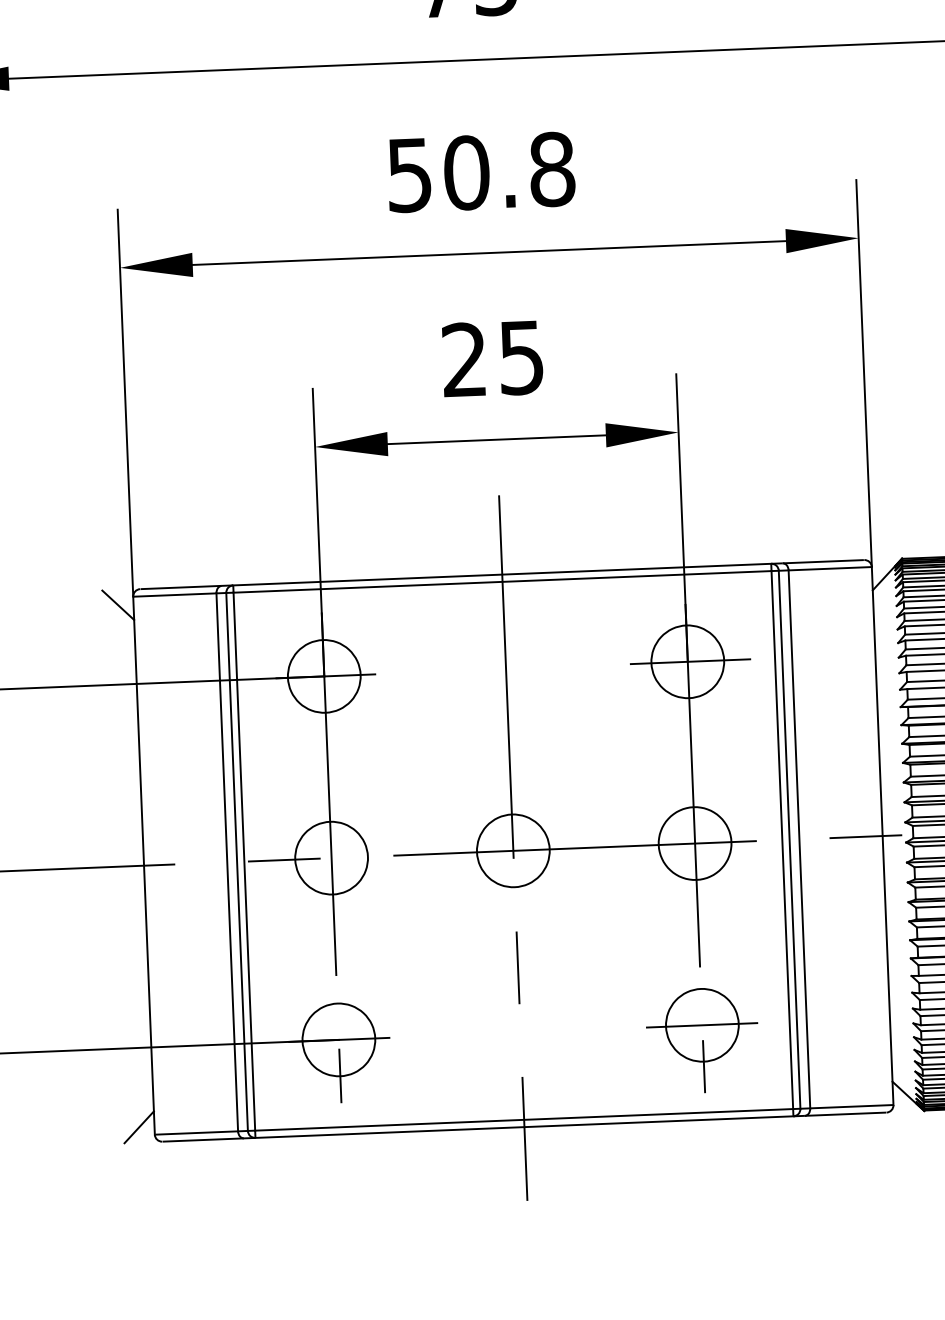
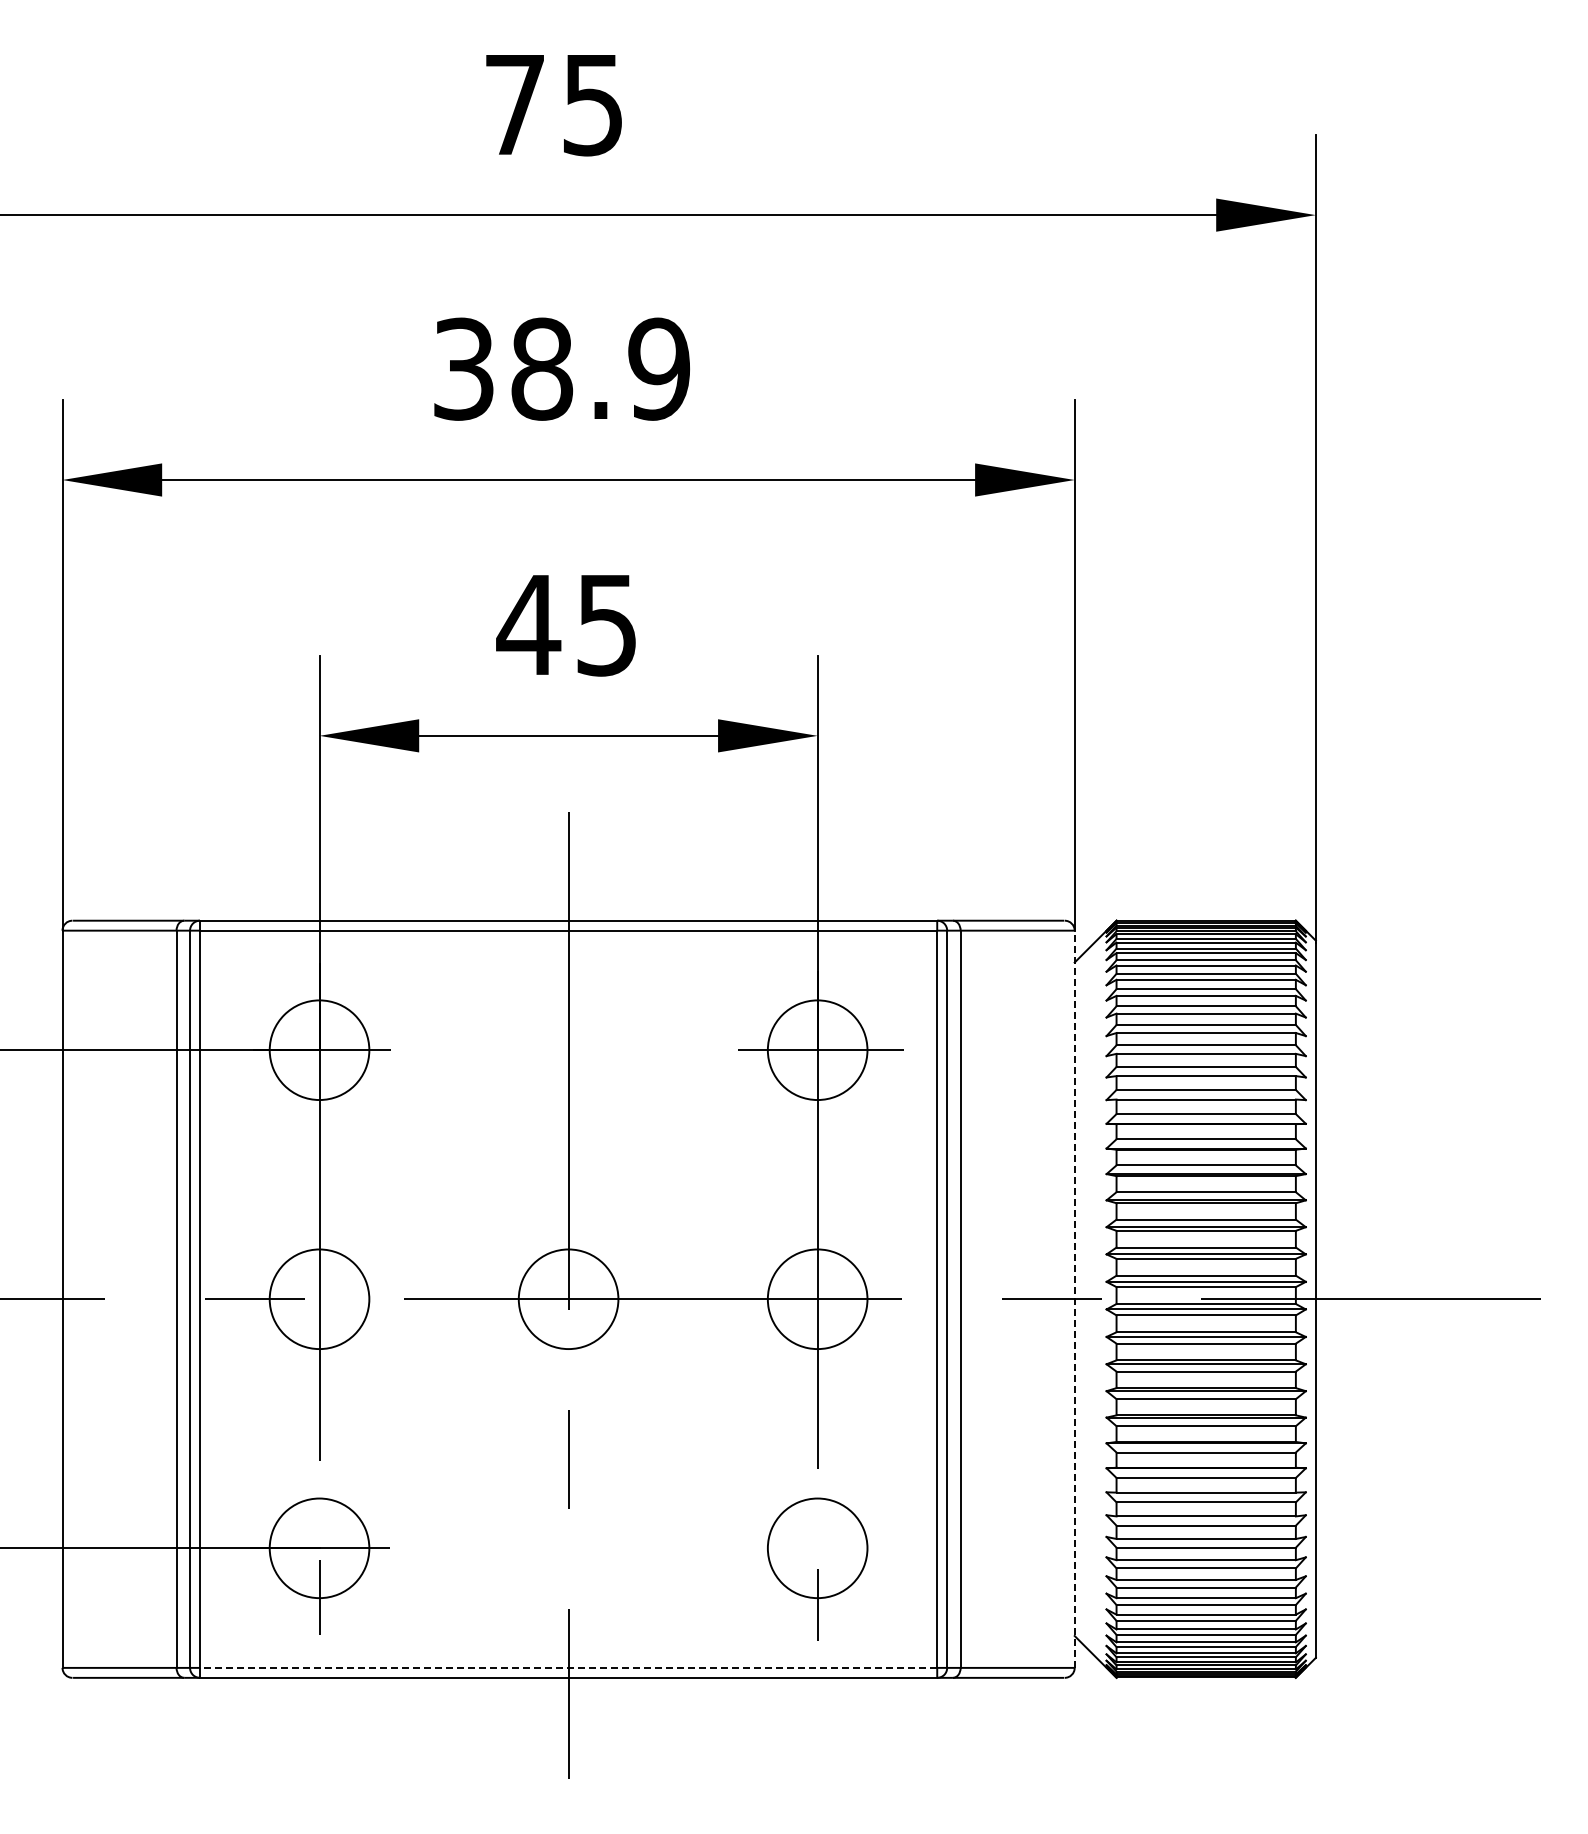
text: (481, 171) -> (562, 368), 50.8 -> 38.9
text: (464, 358) -> (528, 623), 25 -> 45
line: (118, 605) -> (41, 941), removed
line: (882, 836) -> (1074, 1299), solid -> dashed
line: (702, 1025) -> (817, 1548), removed
line: (524, 1119) -> (568, 1667), solid -> dashed
line: (139, 1126) -> (41, 1656), removed

